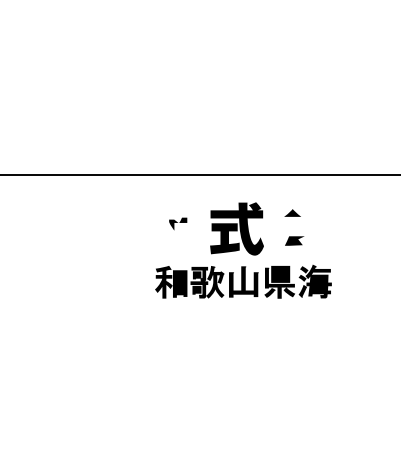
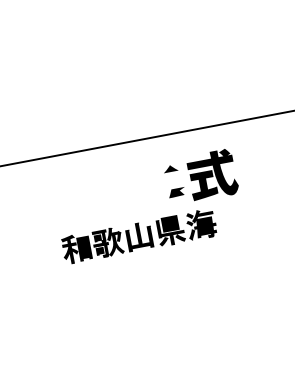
part: (178, 223) -> (73, 196), removed
part: (236, 228) -> (212, 174), moved

